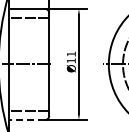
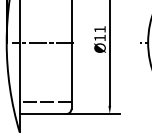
line: (26, 120) -> (42, 114), dashed -> solid

